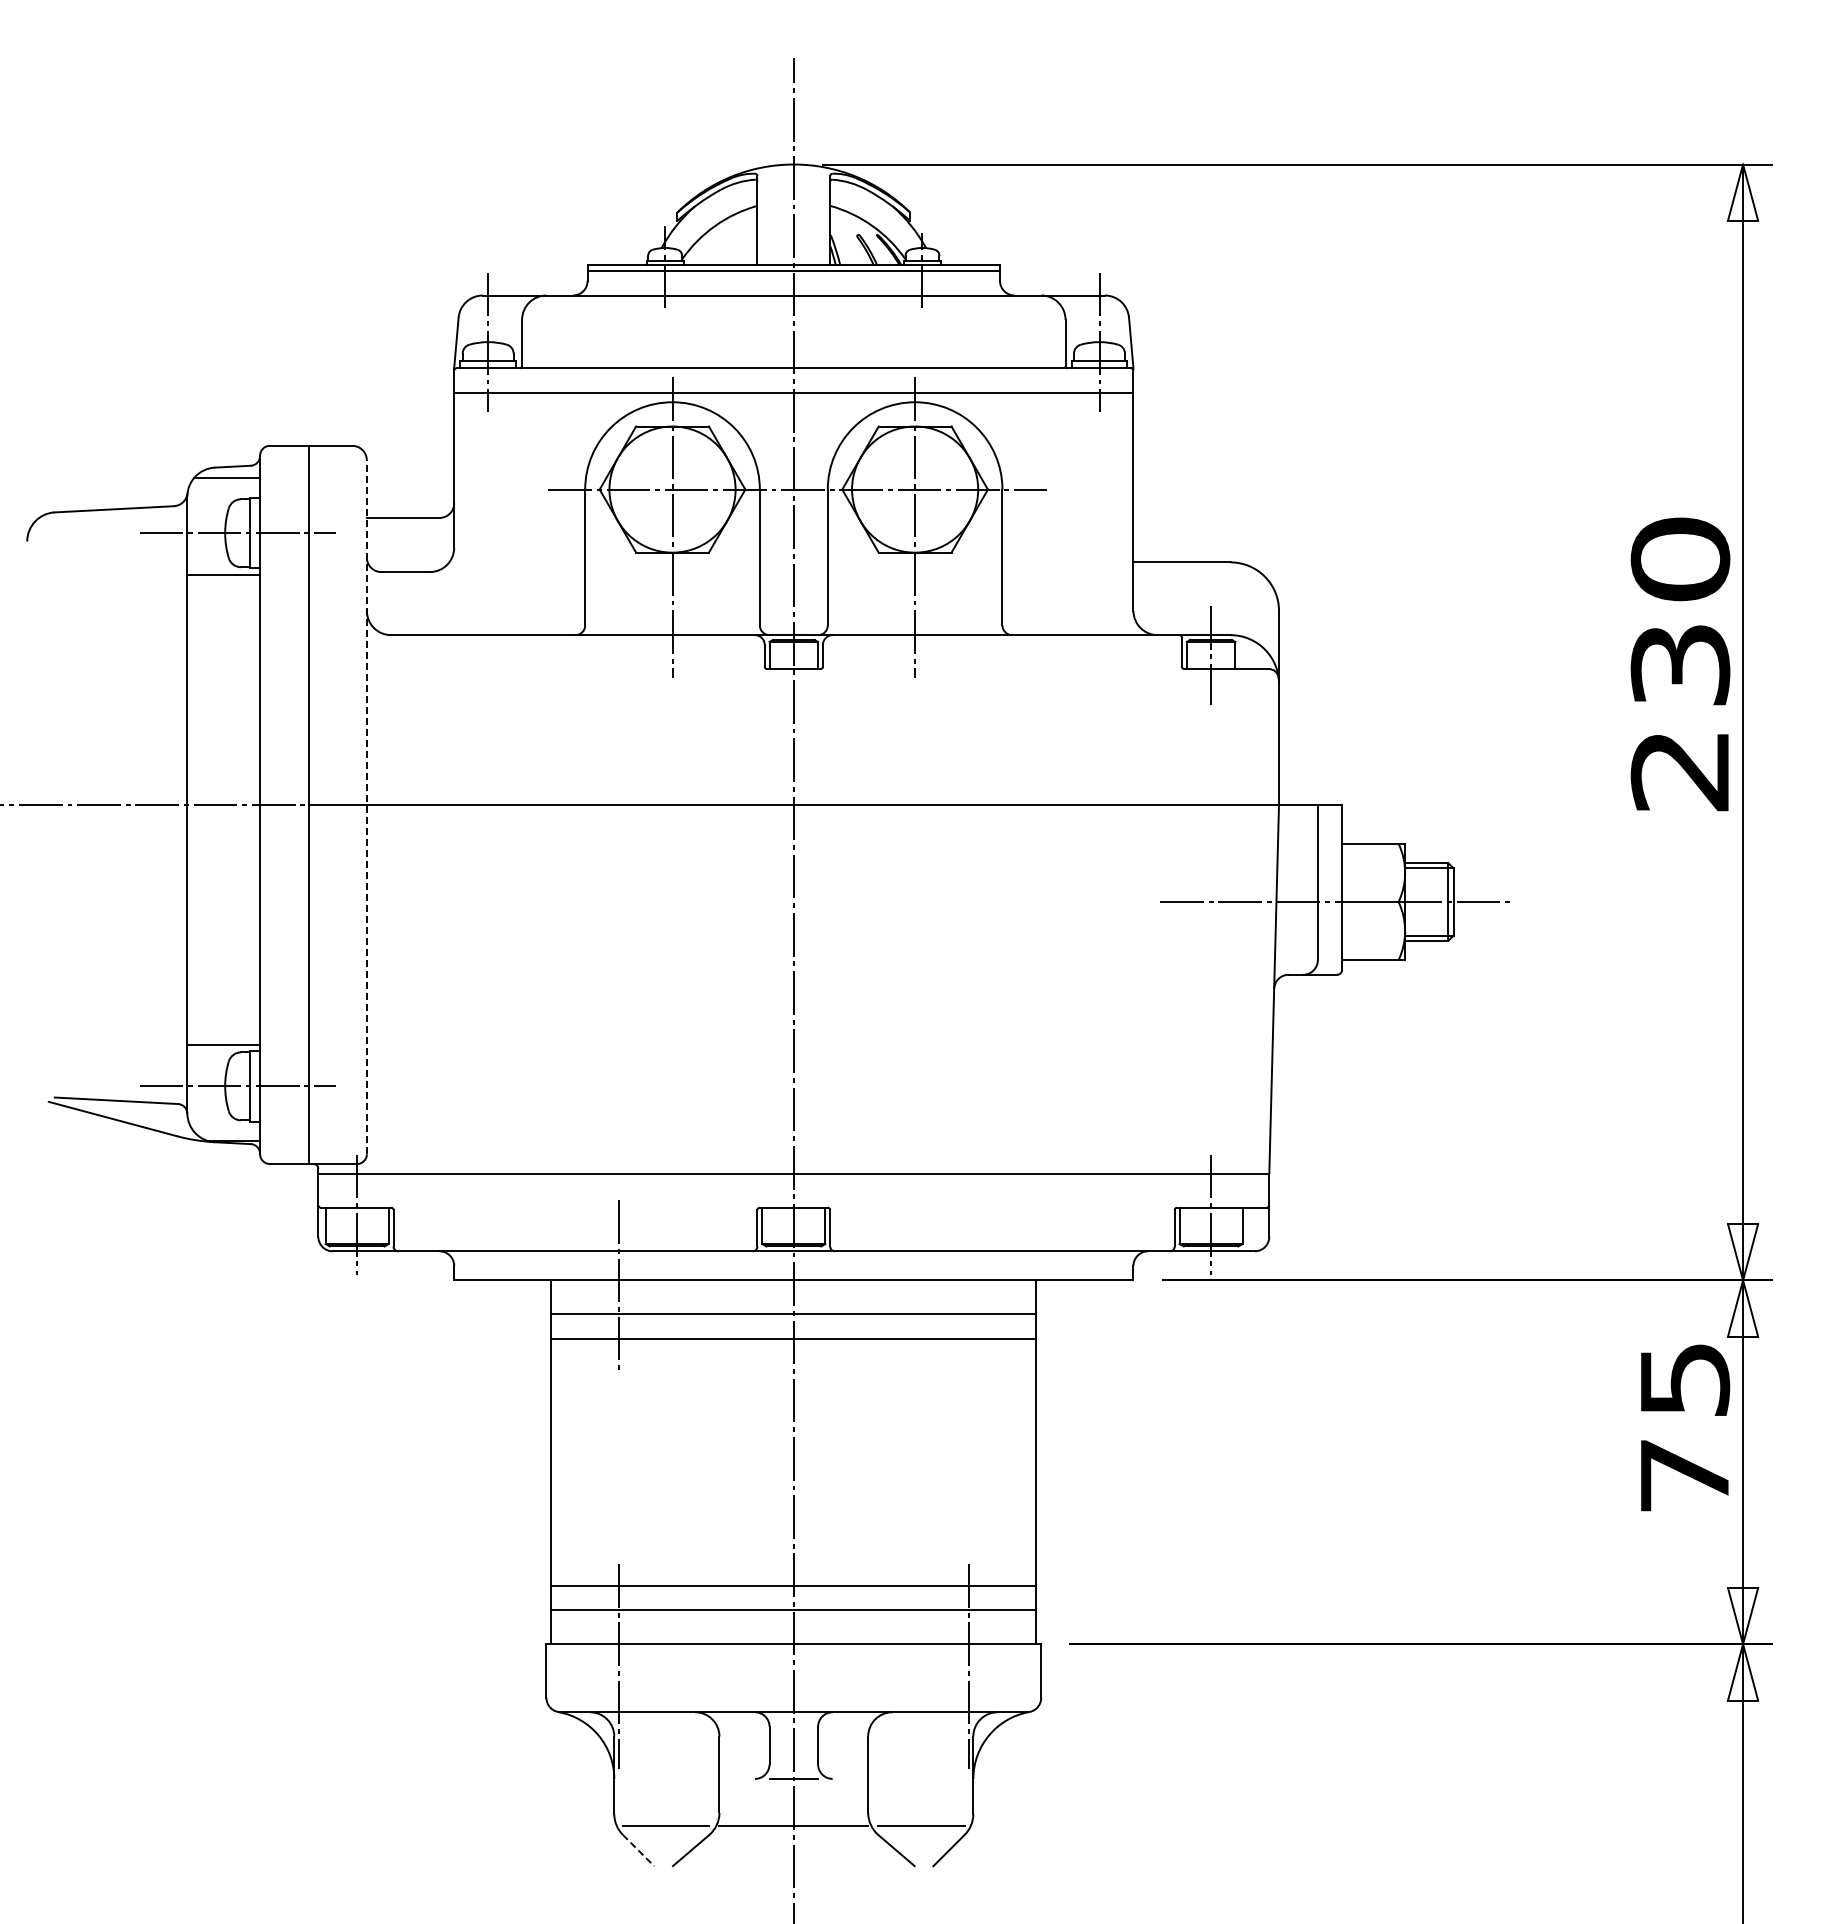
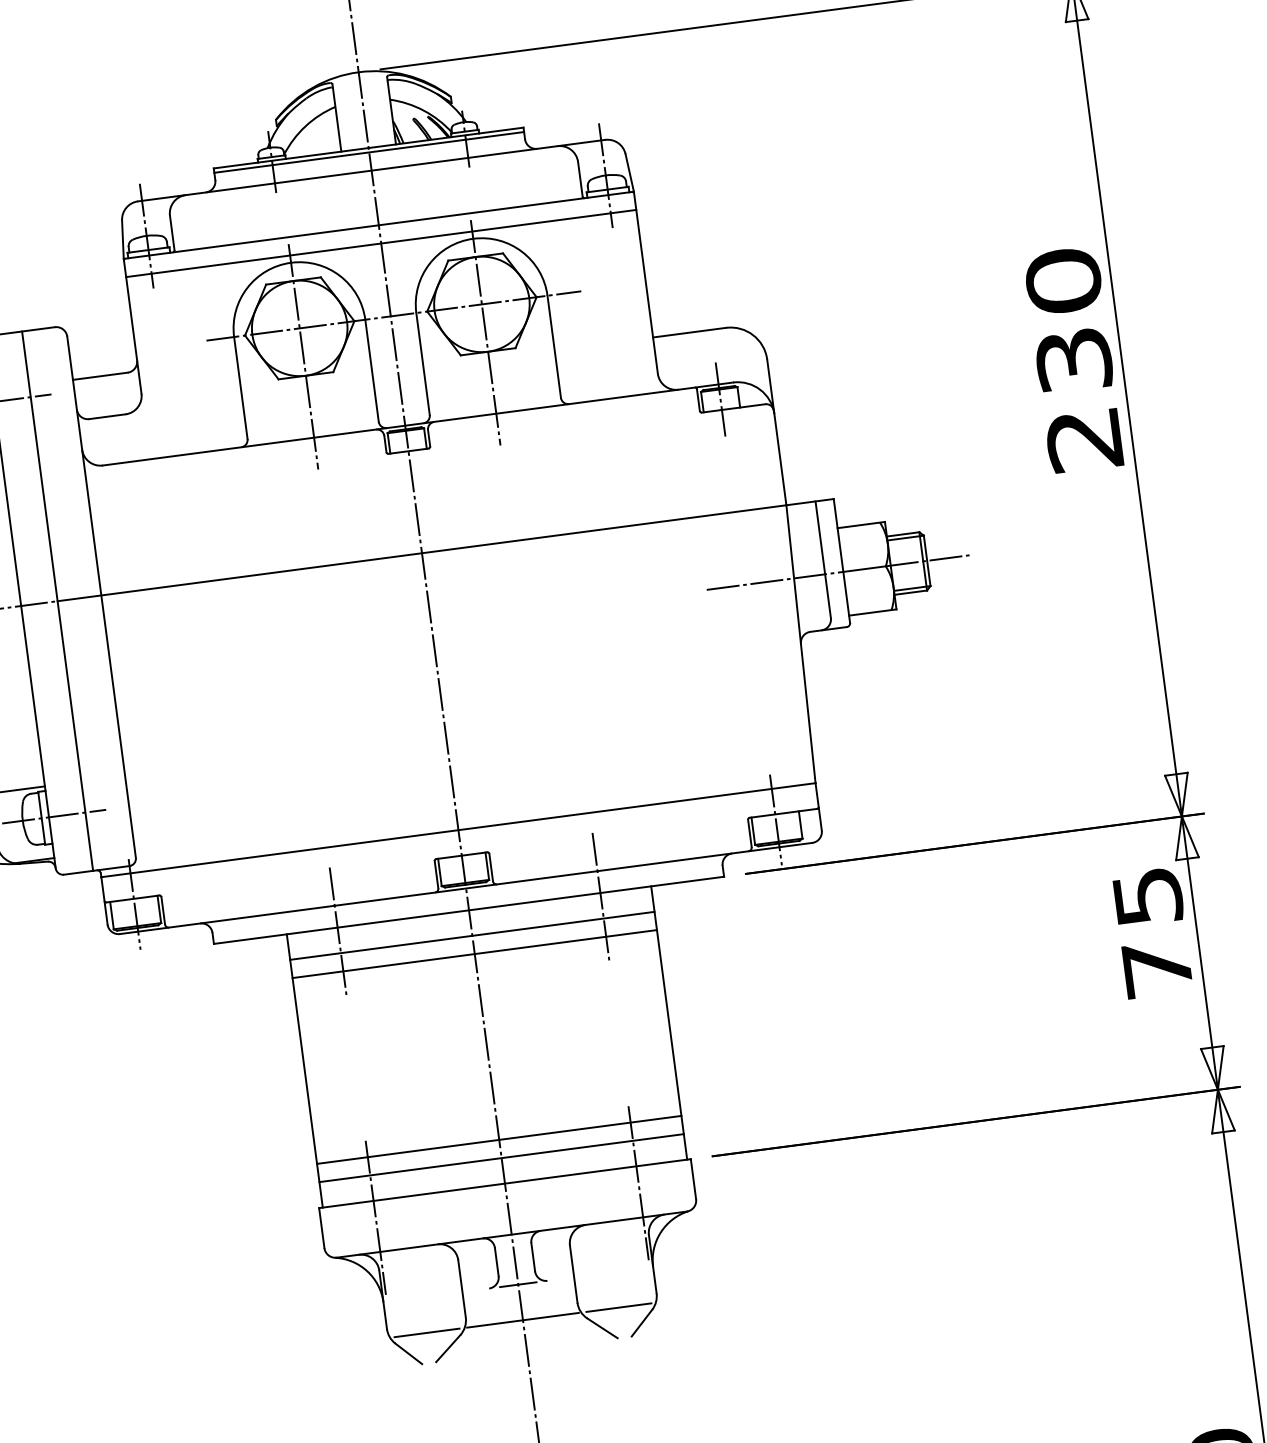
line: (366, 807) -> (101, 597), dashed -> solid
line: (968, 1286) -> (600, 897), added
line: (638, 1850) -> (408, 1353), dashed -> solid

